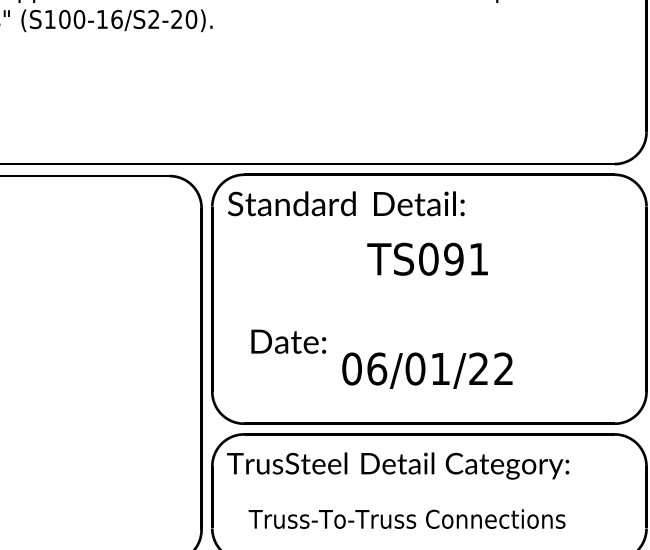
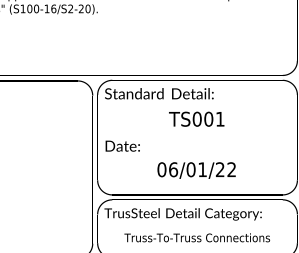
text: (453, 259) -> (208, 119), TS091 -> TS001
text: (288, 340) -> (122, 145), moved
text: (405, 518) -> (196, 237), moved

